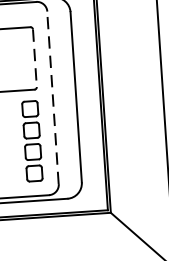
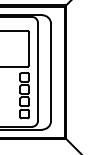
line: (35, 59) -> (29, 49), dashed -> solid
line: (52, 97) -> (37, 71), dashed -> solid

